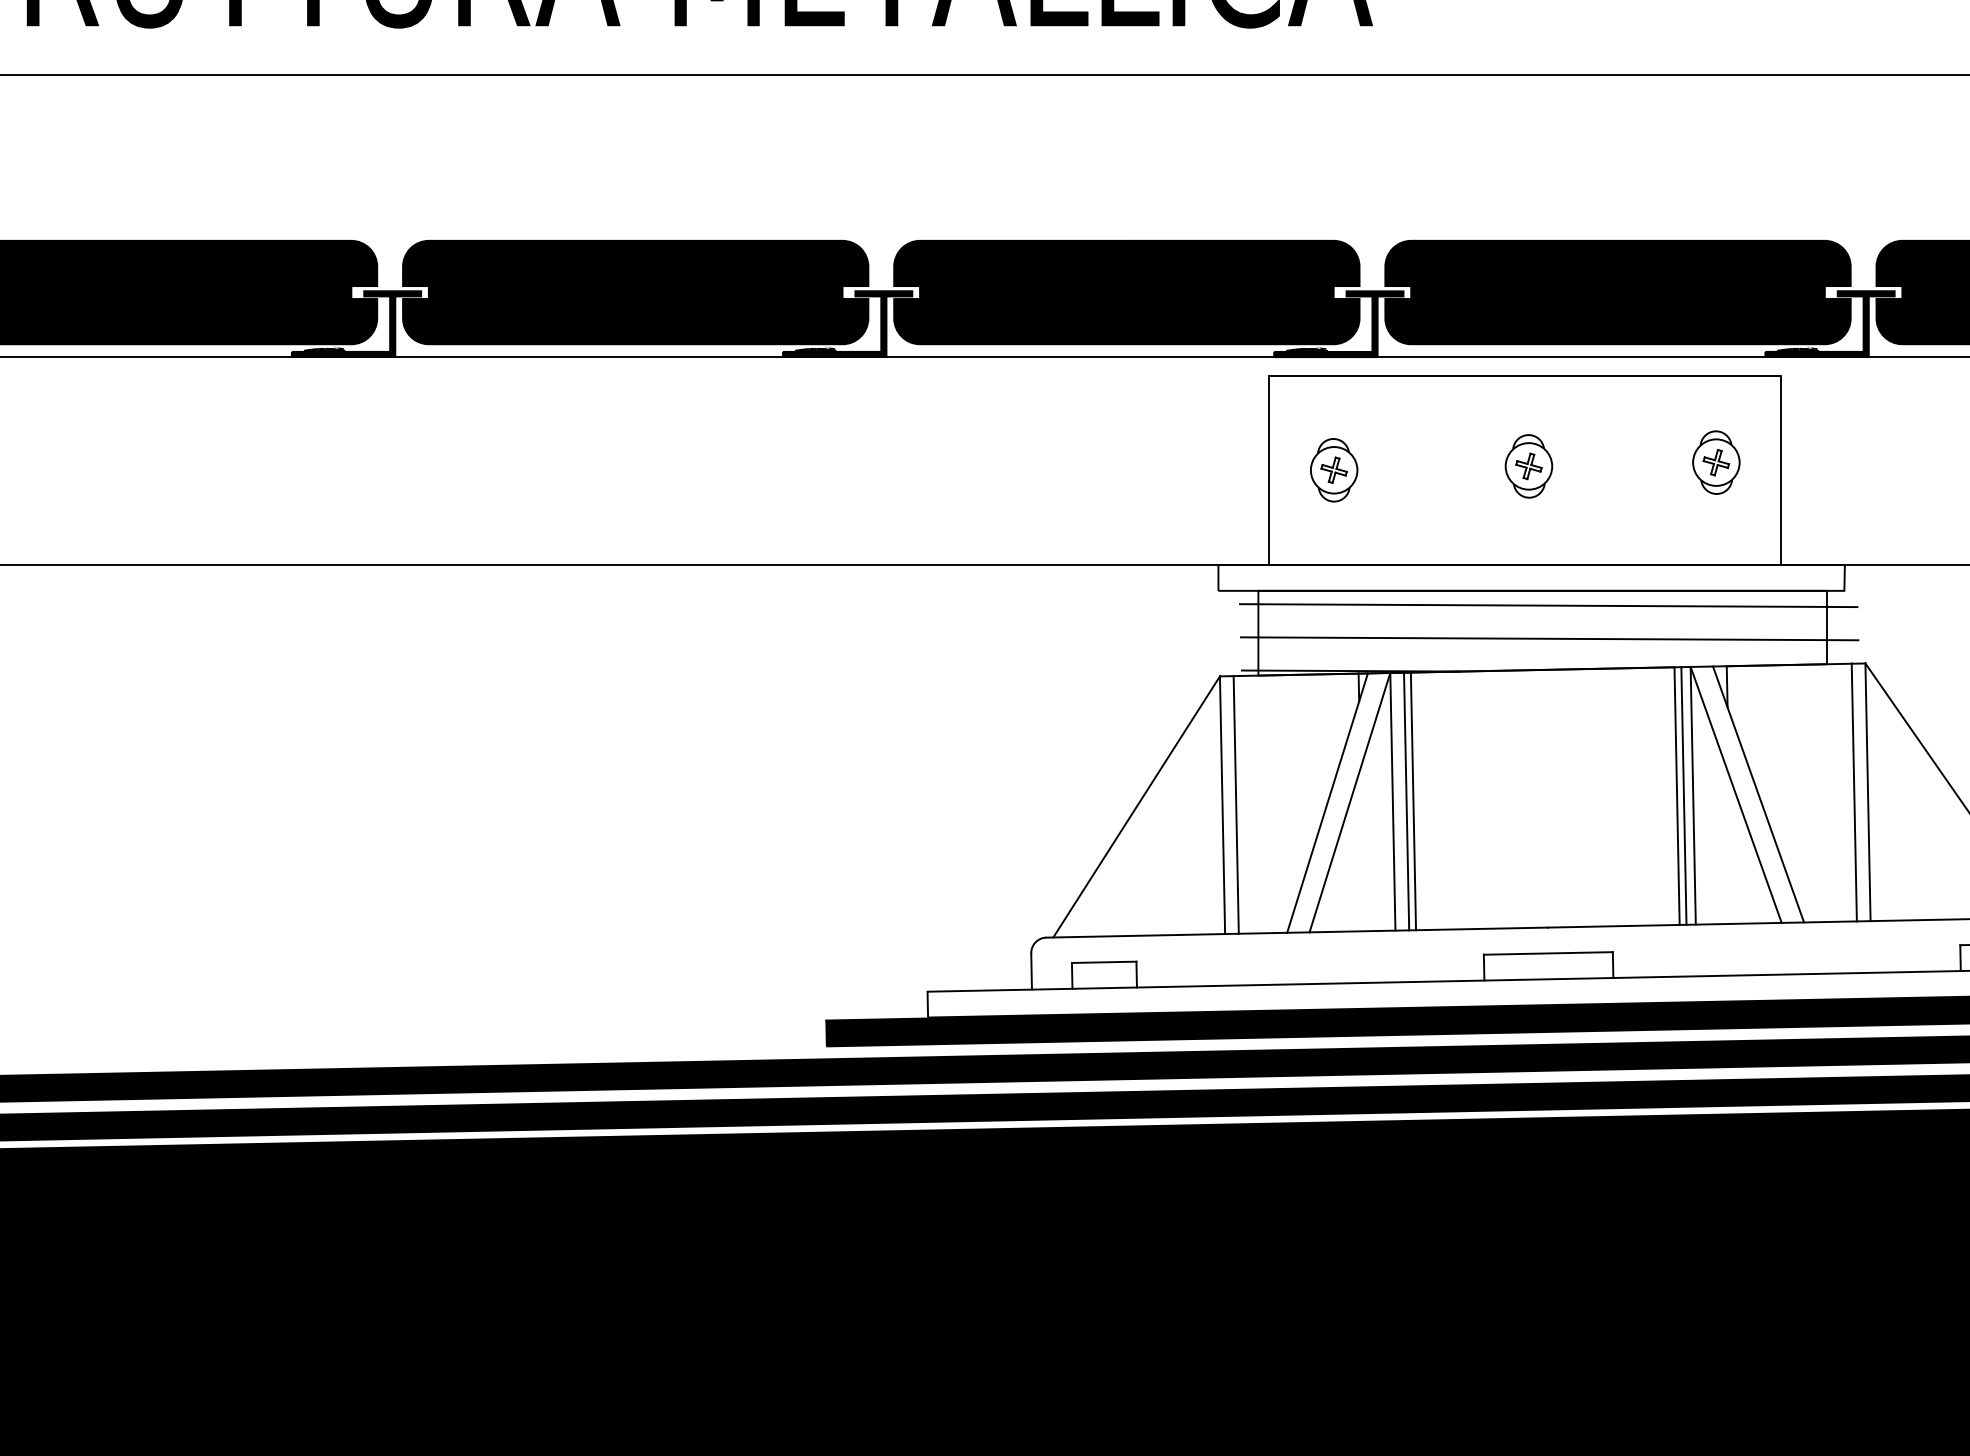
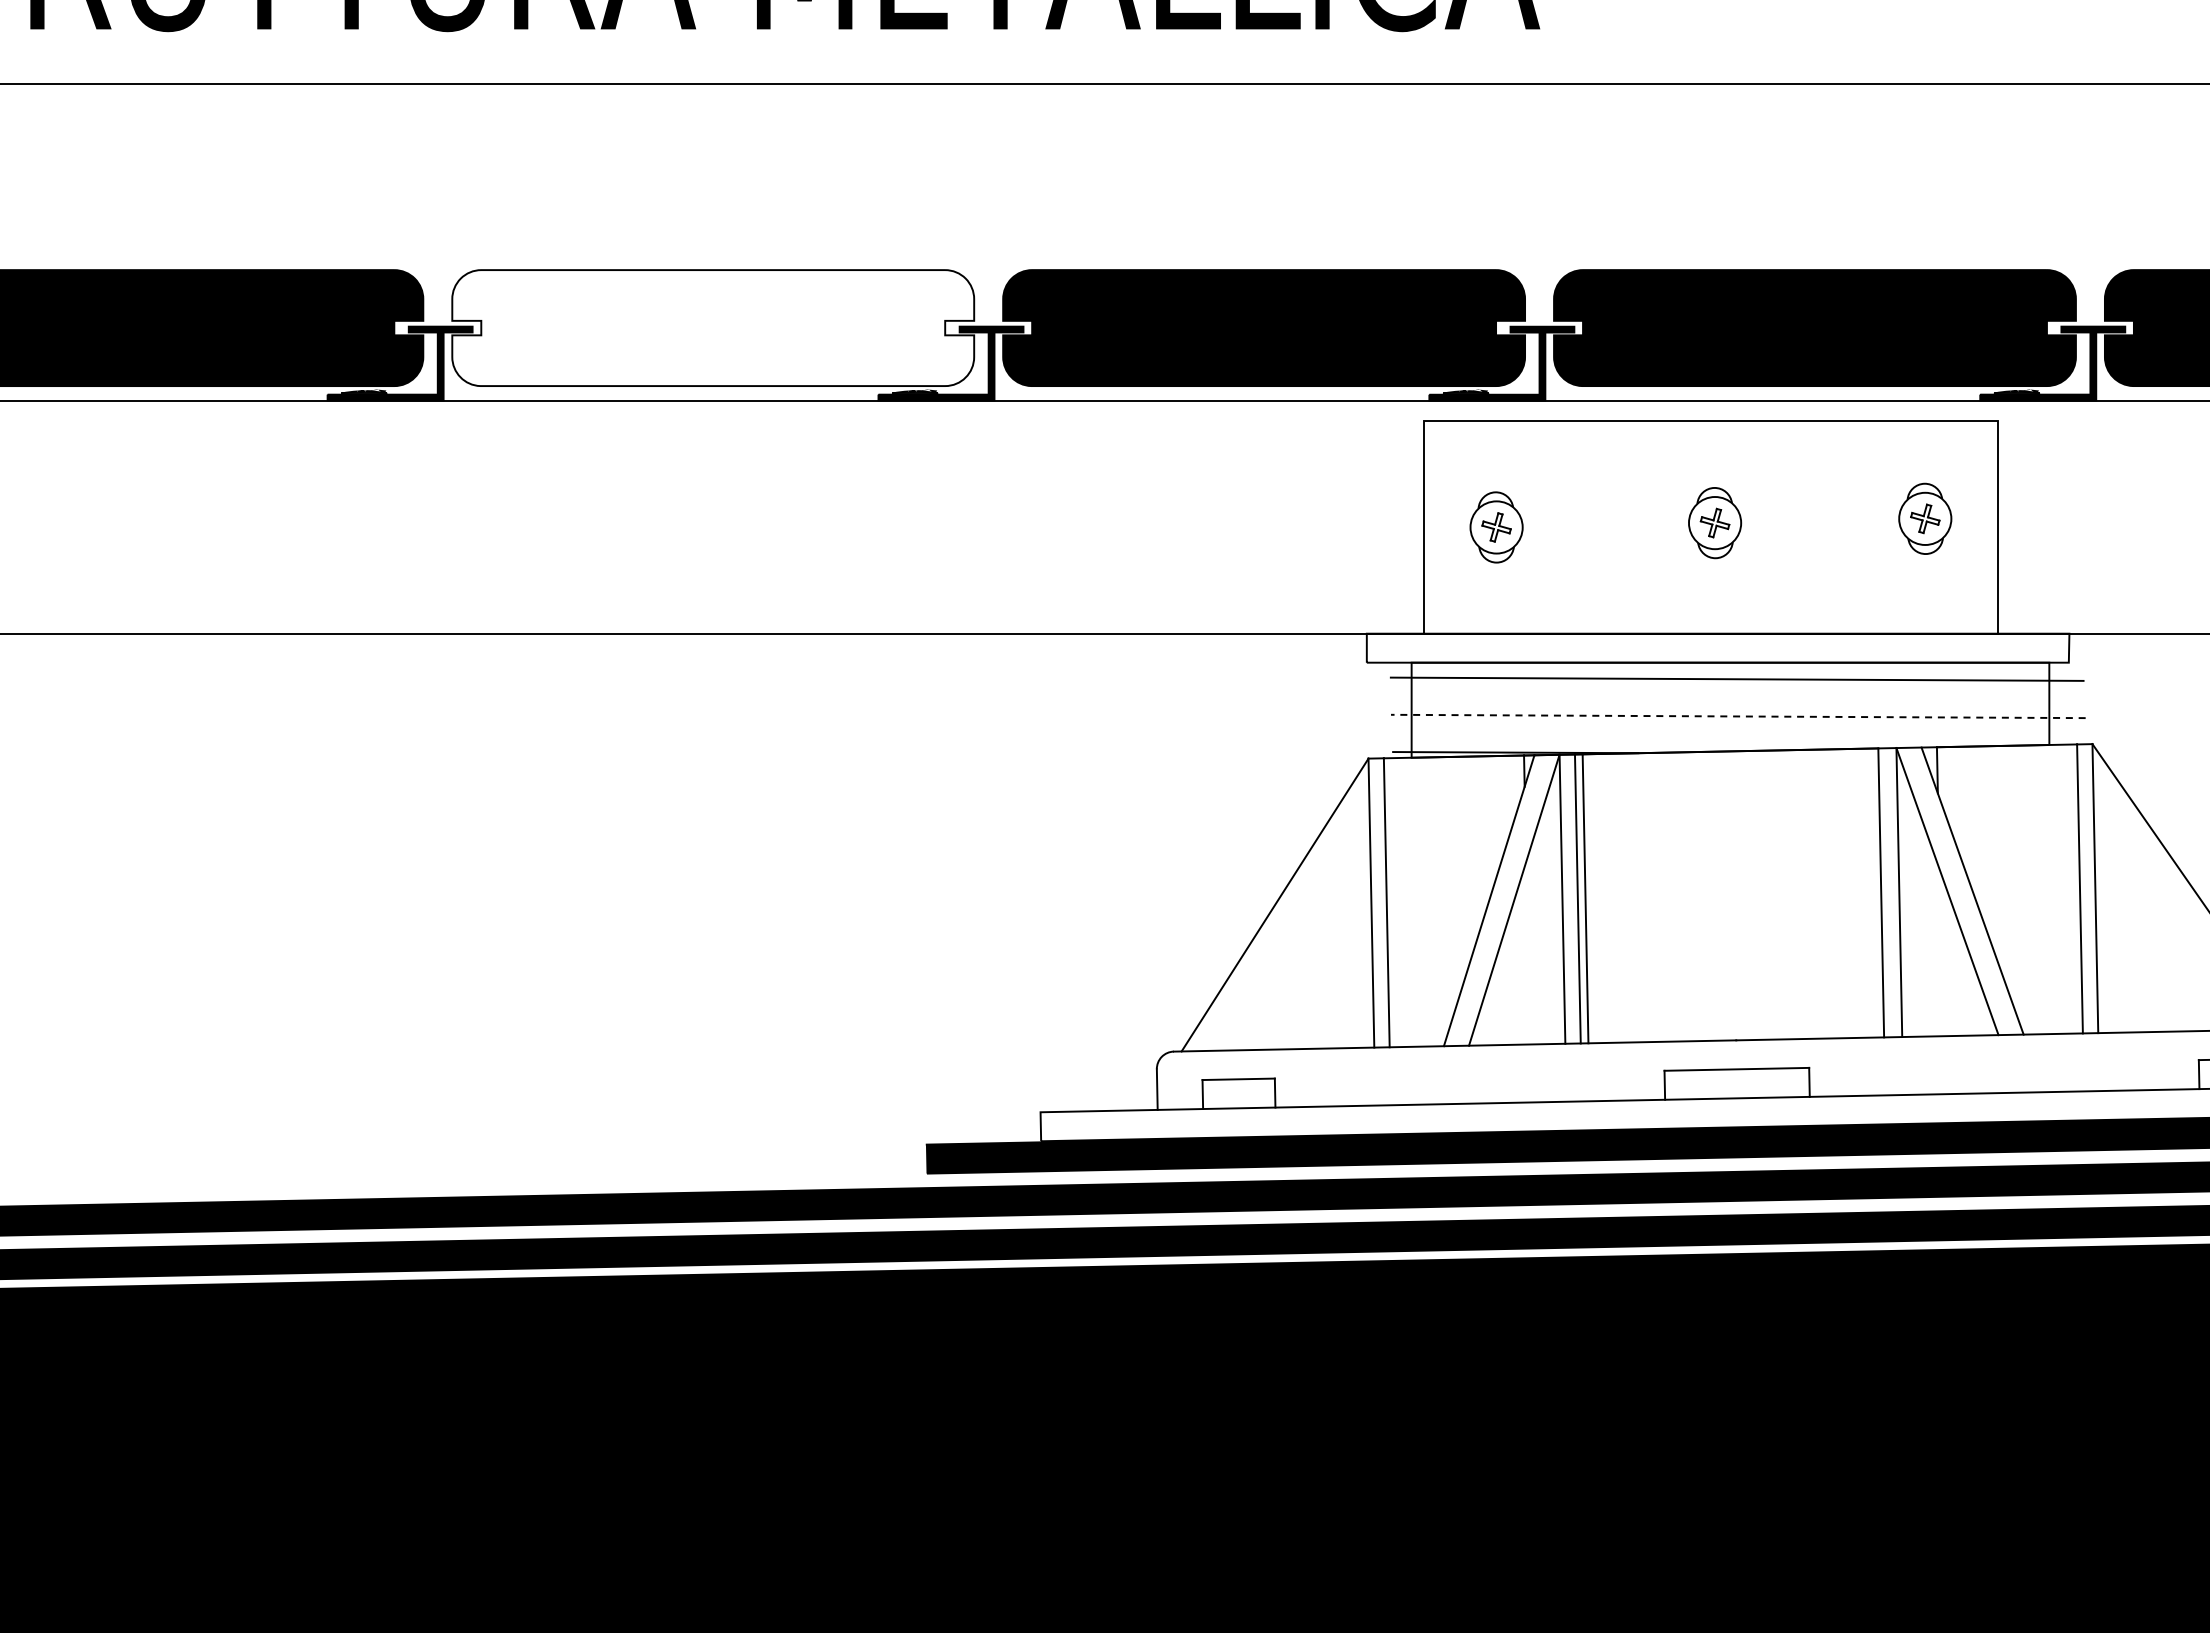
fill: (635, 292) -> (713, 328), removed
line: (1548, 638) -> (1737, 716), solid -> dashed
line: (1683, 795) -> (1888, 892), removed

